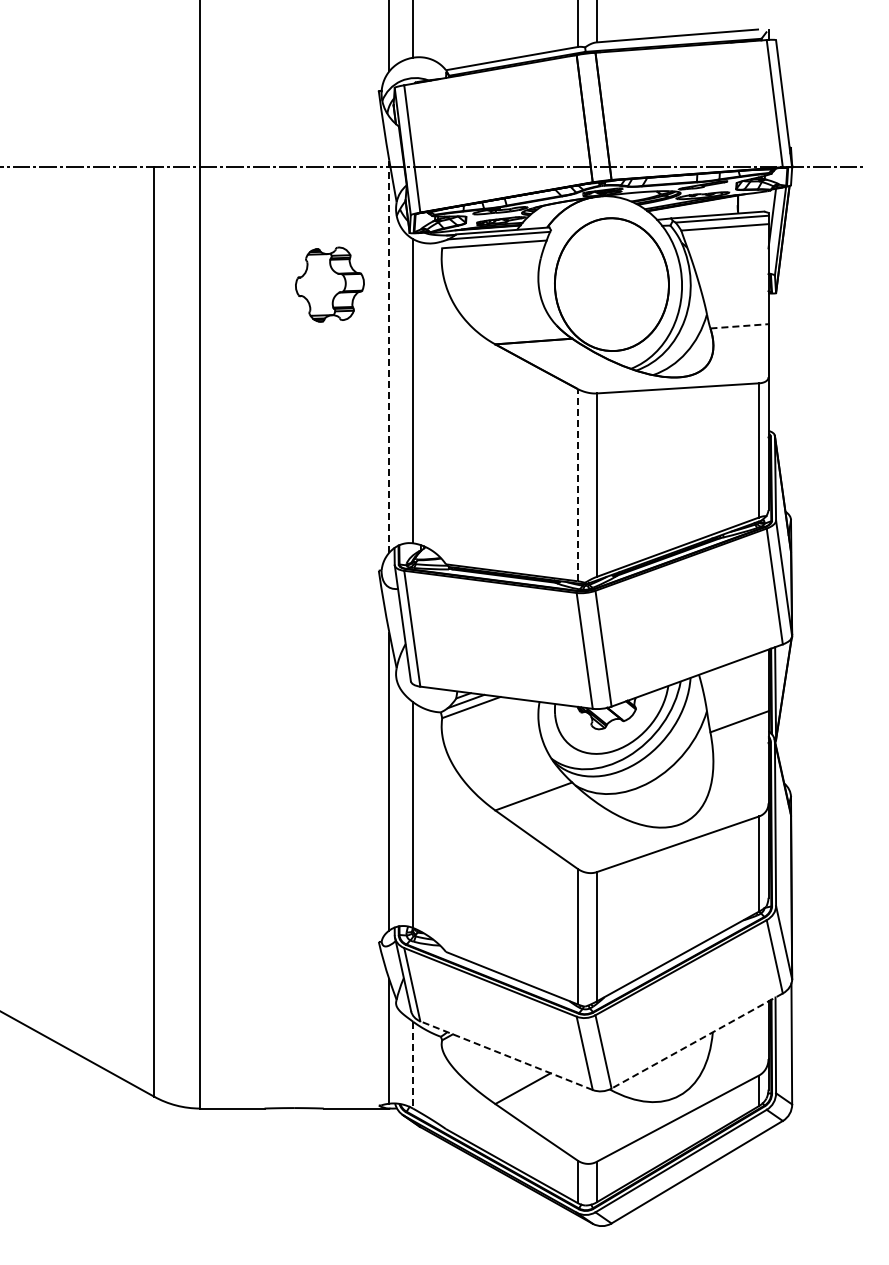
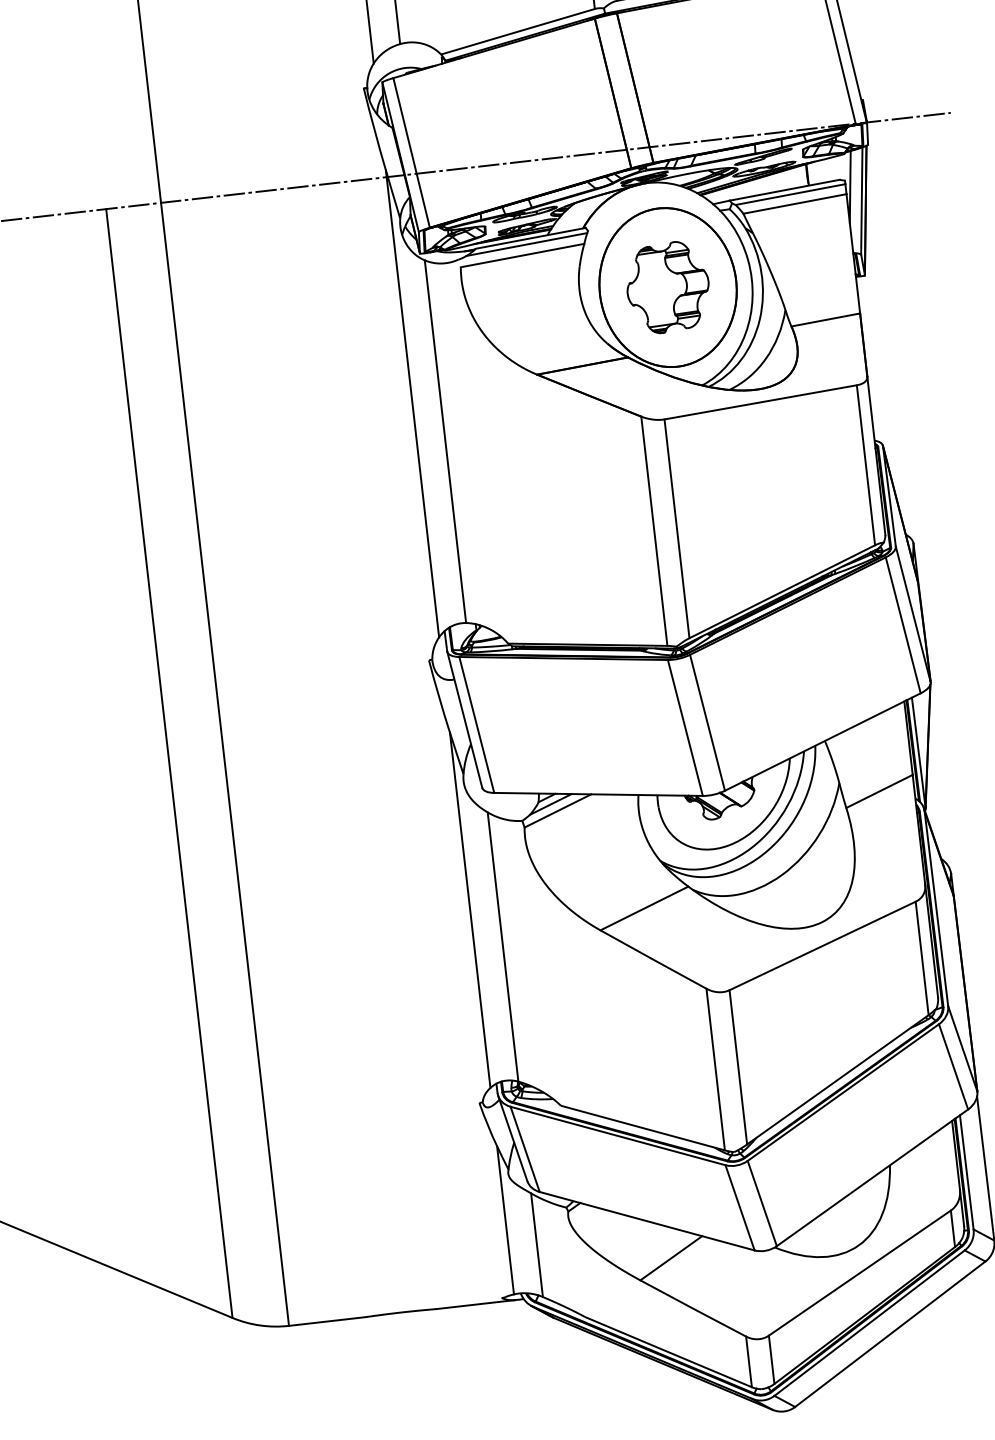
part: (329, 284) -> (667, 287), moved
line: (739, 326) -> (825, 320), dashed -> solid
line: (389, 356) -> (412, 403), dashed -> solid
line: (577, 484) -> (654, 530), dashed -> solid
line: (697, 1041) -> (872, 1178), dashed -> solid
line: (506, 1055) -> (647, 1221), dashed -> solid
line: (413, 1065) -> (537, 1245), dashed -> solid

